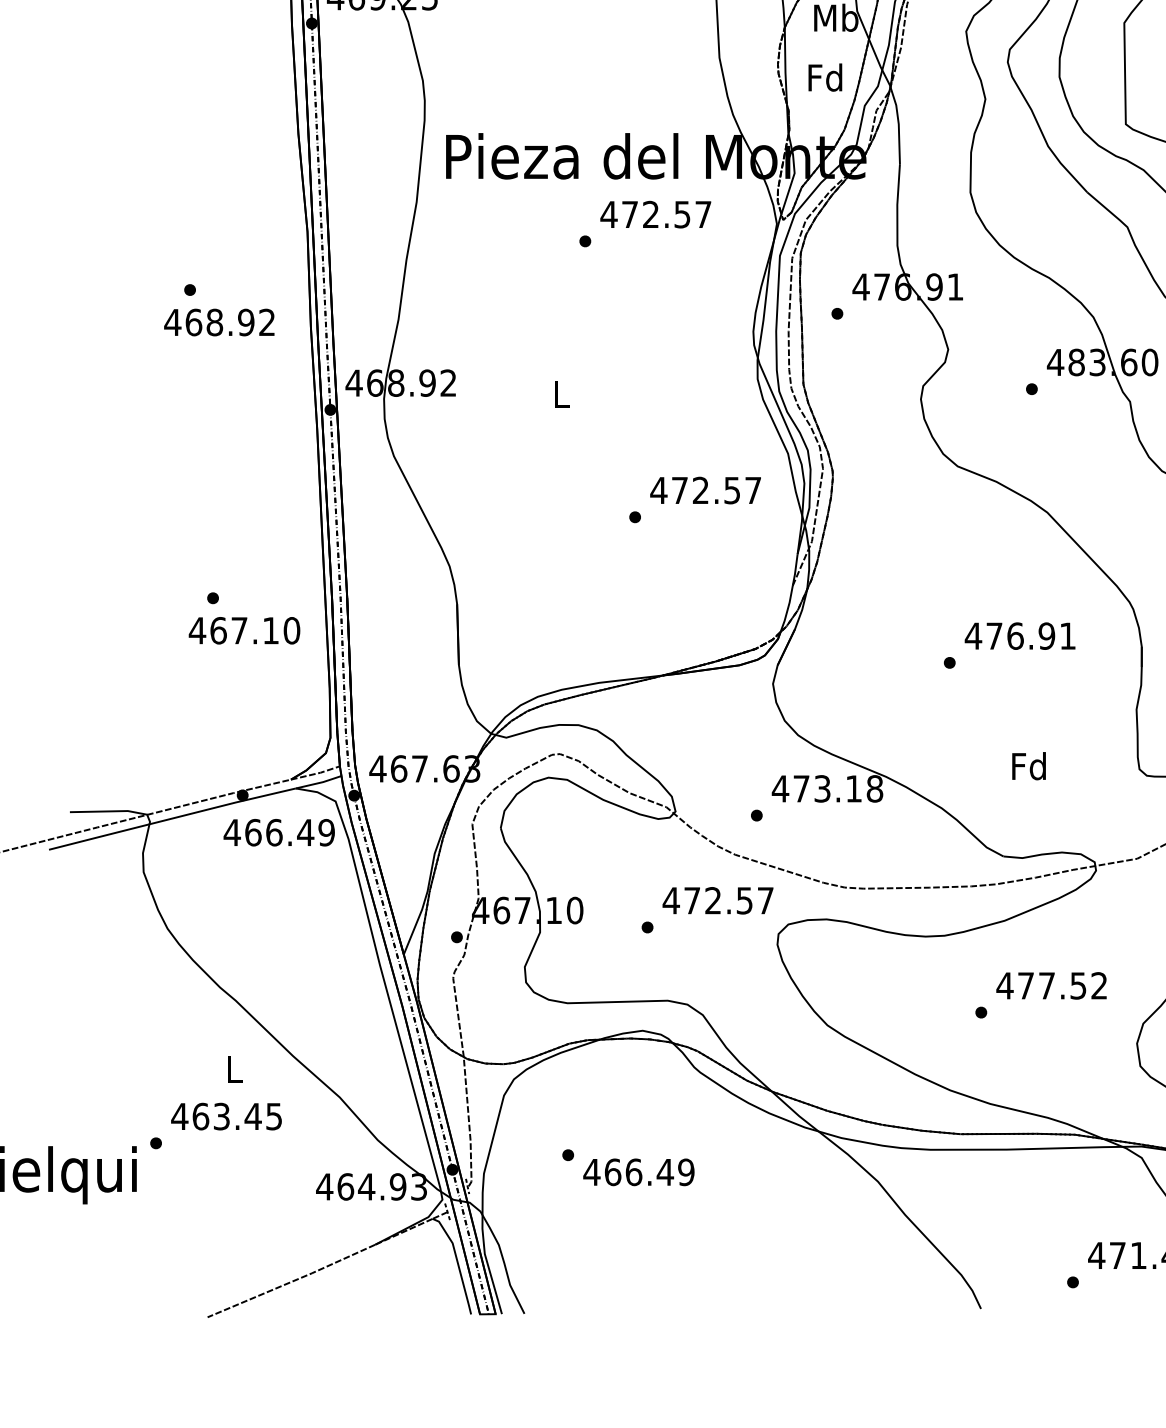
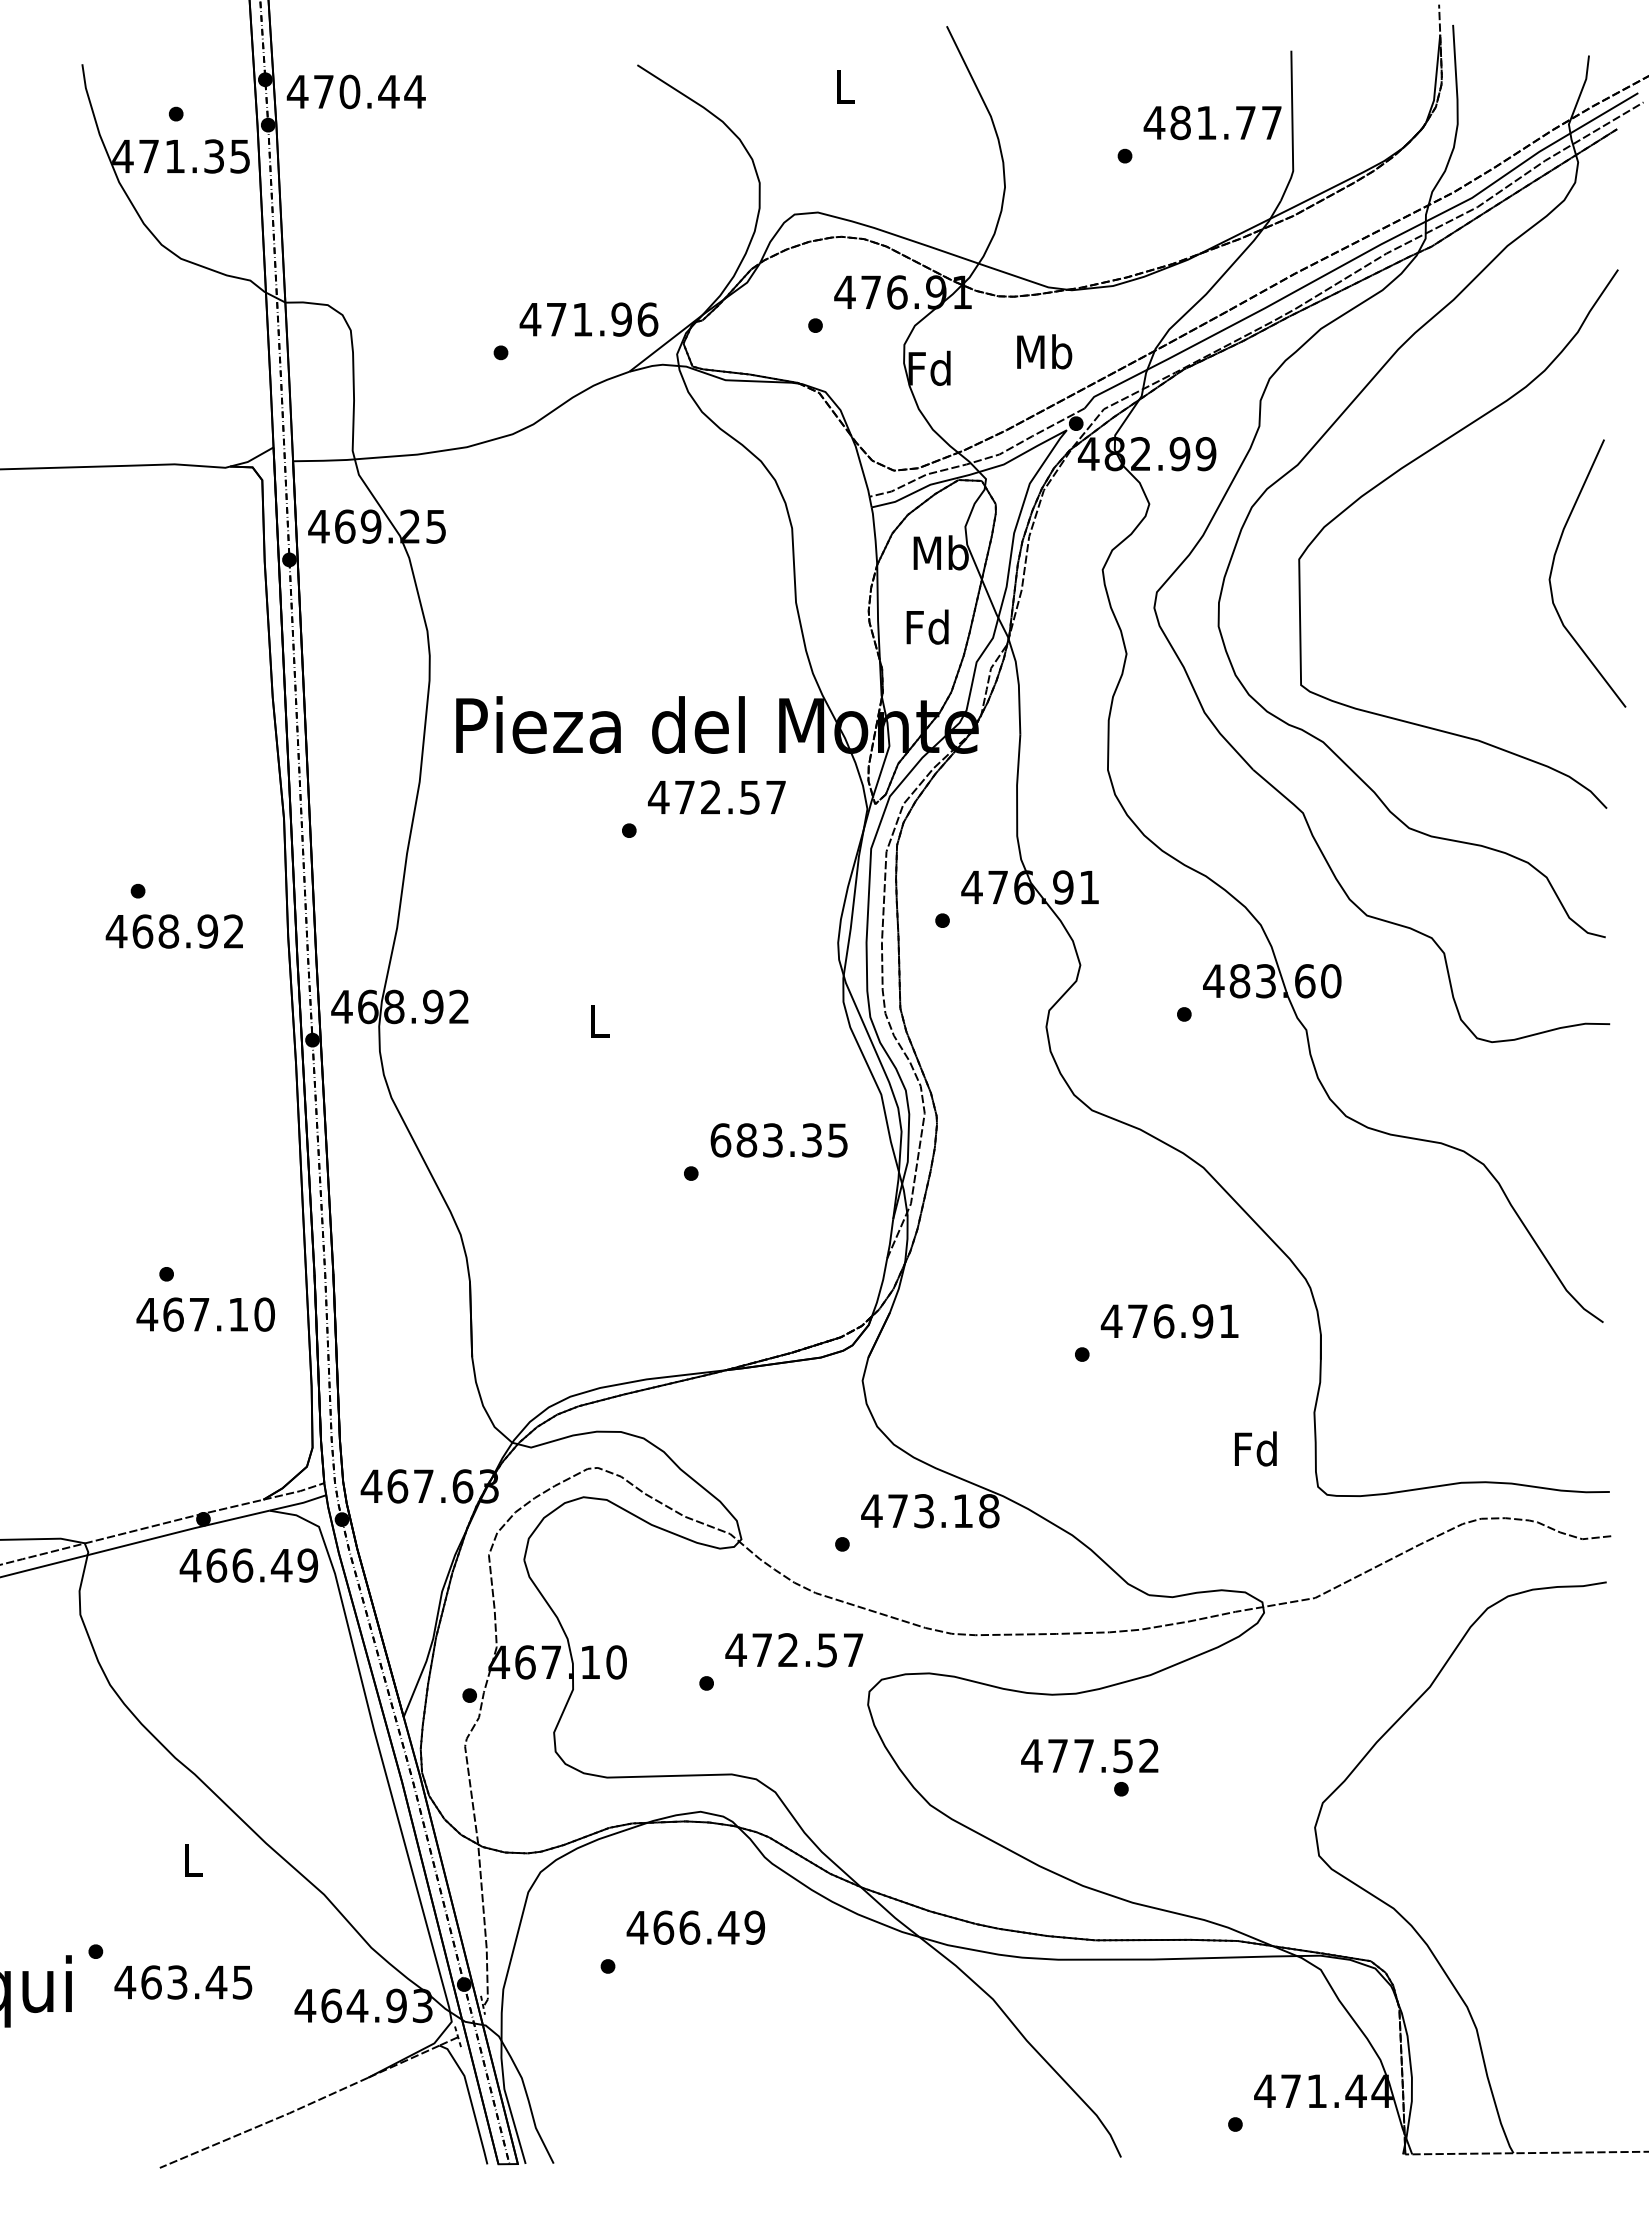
text: (705, 490) -> (778, 1140), 472.57 -> 683.35
text: (1028, 765) -> (1255, 1448), moved
text: (1051, 985) -> (1089, 1755), moved
text: (226, 1116) -> (183, 1982), moved
text: (638, 1172) -> (695, 1927), moved

